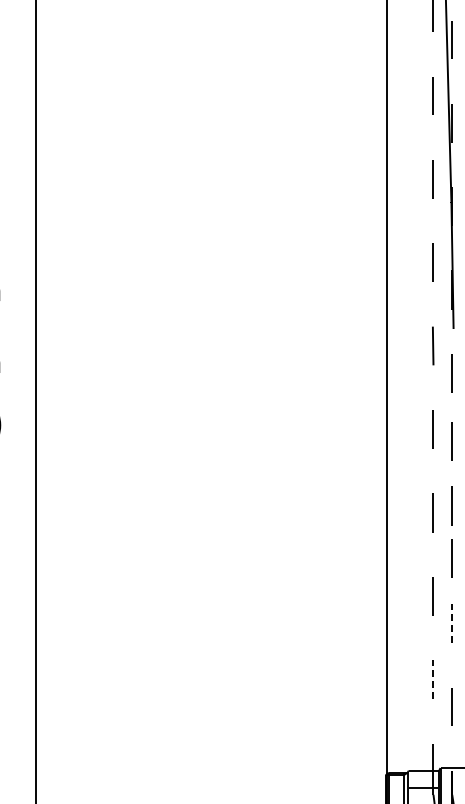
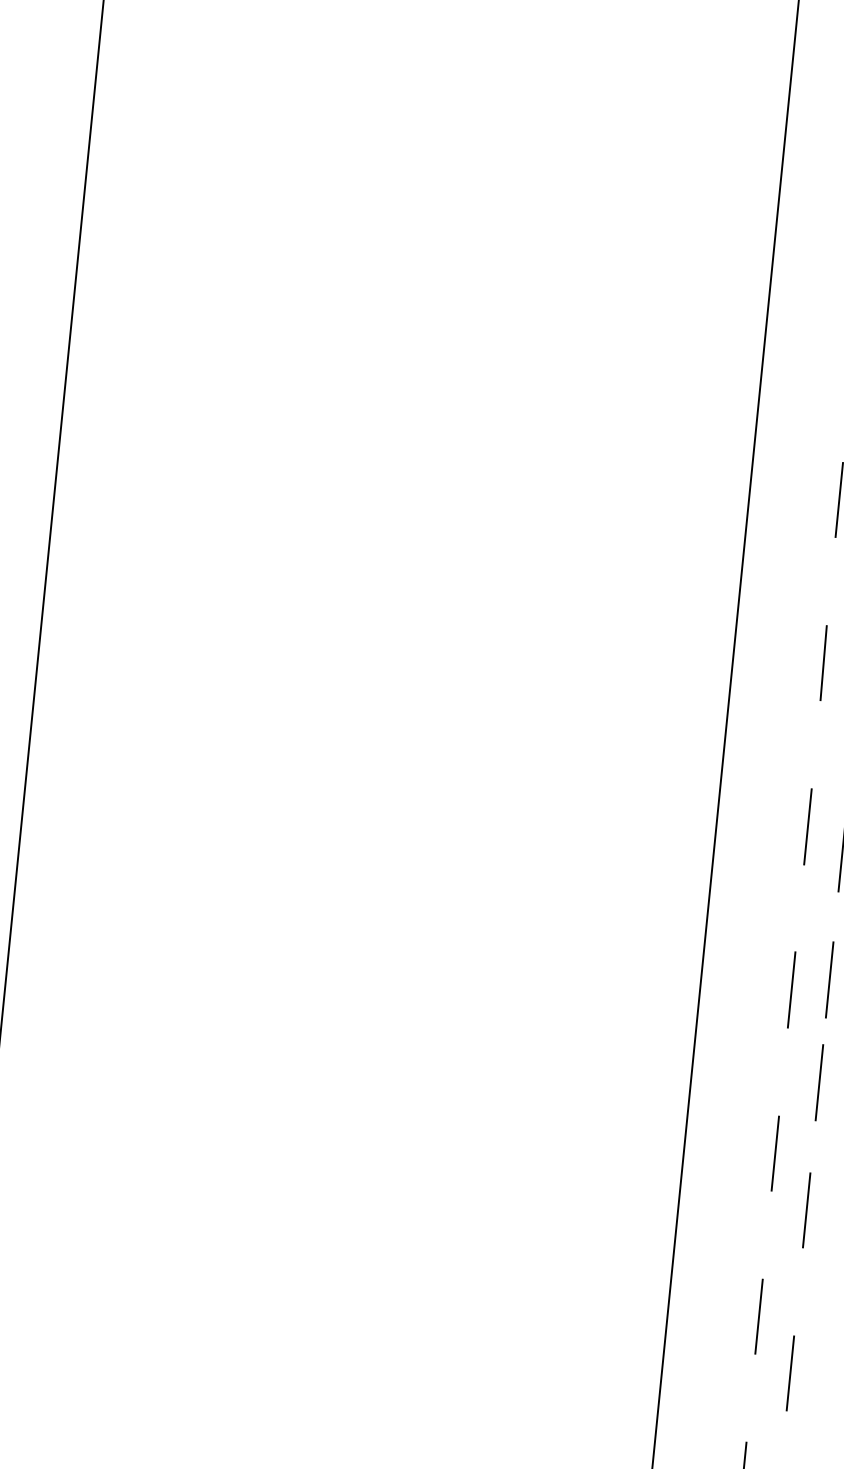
line: (452, 623) -> (807, 1210), dashed -> solid
line: (433, 679) -> (759, 1315), dashed -> solid

